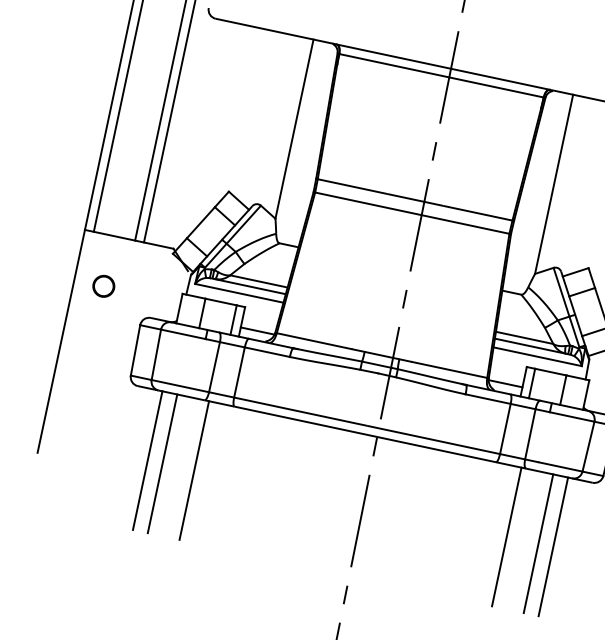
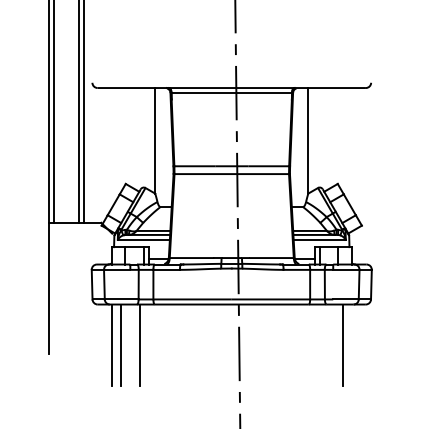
circle: (103, 286) -> (66, 252), removed
line: (506, 537) -> (323, 345), removed
line: (553, 547) -> (351, 345), removed

